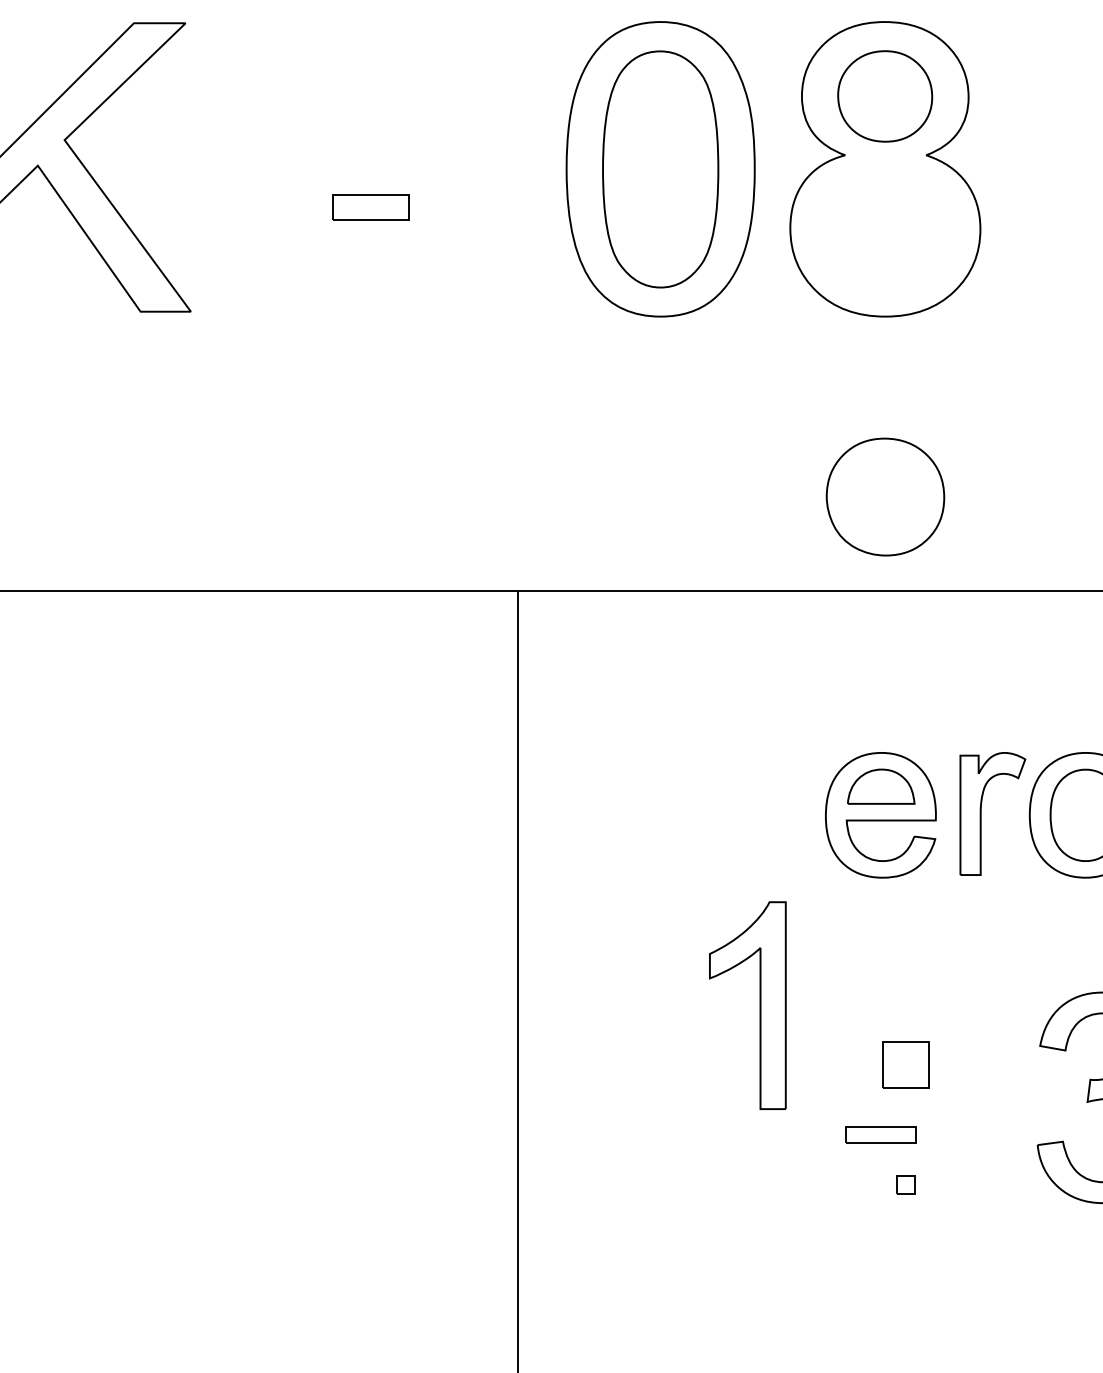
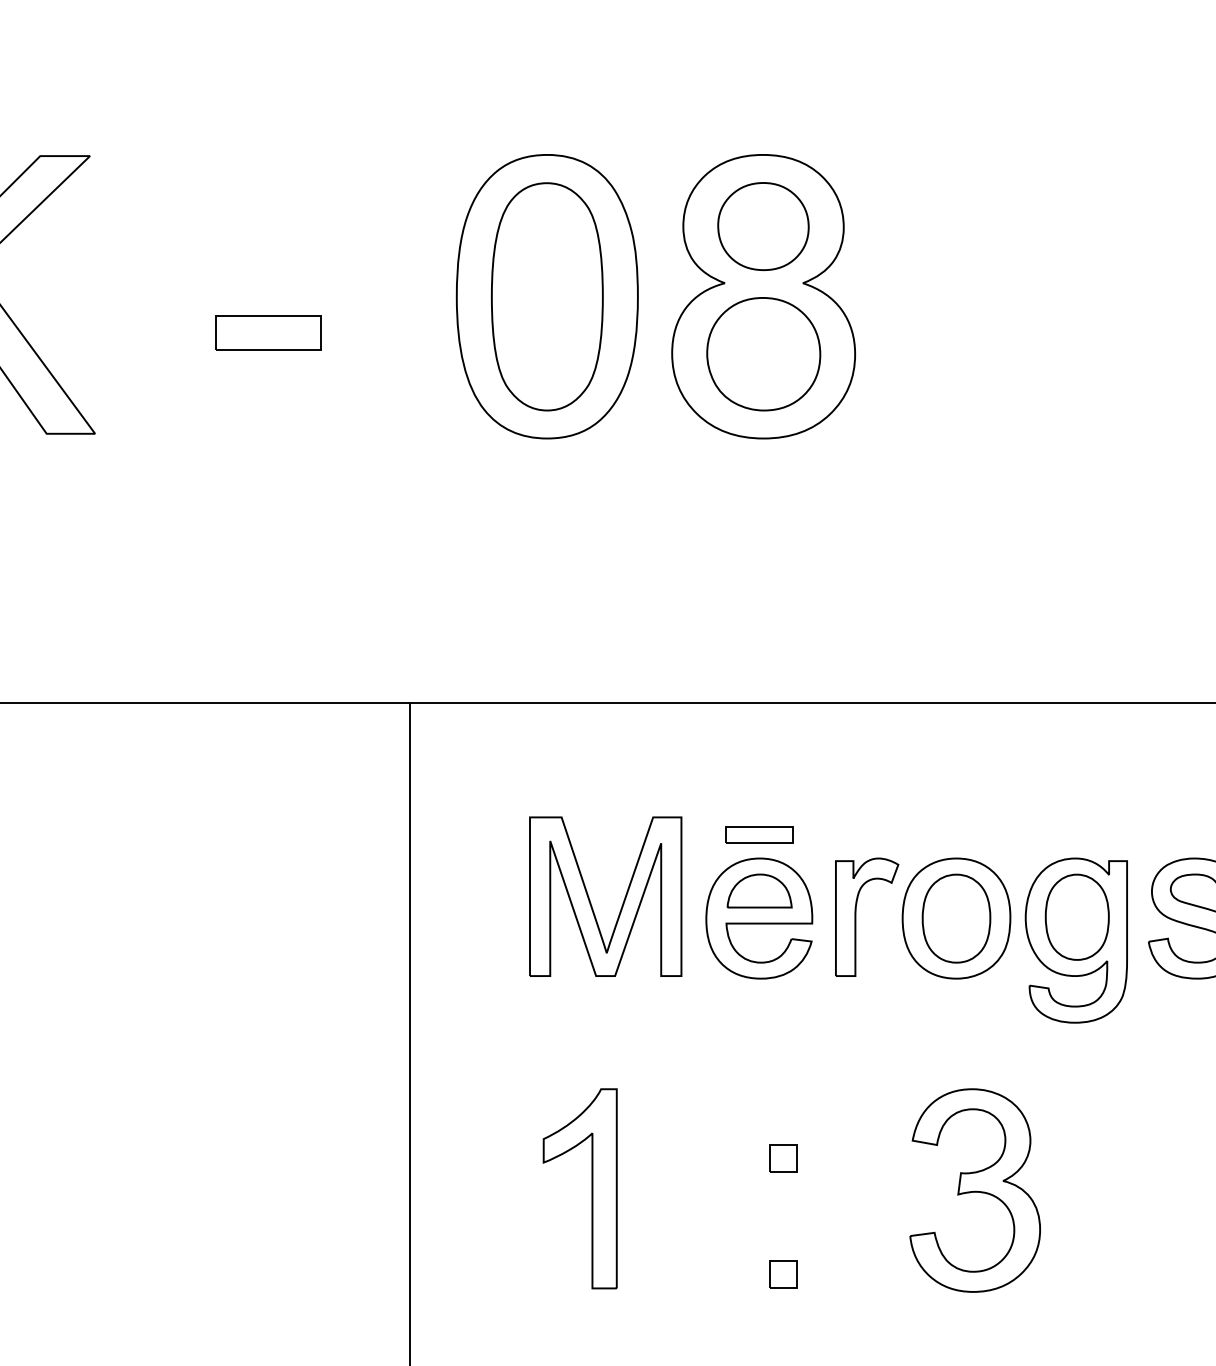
part: (371, 206) -> (268, 332), size x1.43
part: (885, 497) -> (763, 354), moved
part: (705, 796) -> (590, 900), added
part: (759, 1005) -> (591, 1188), moved
part: (906, 1064) -> (783, 1158), size x0.62
part: (881, 1134) -> (759, 834), moved
part: (906, 1185) -> (783, 1274), size x1.67

